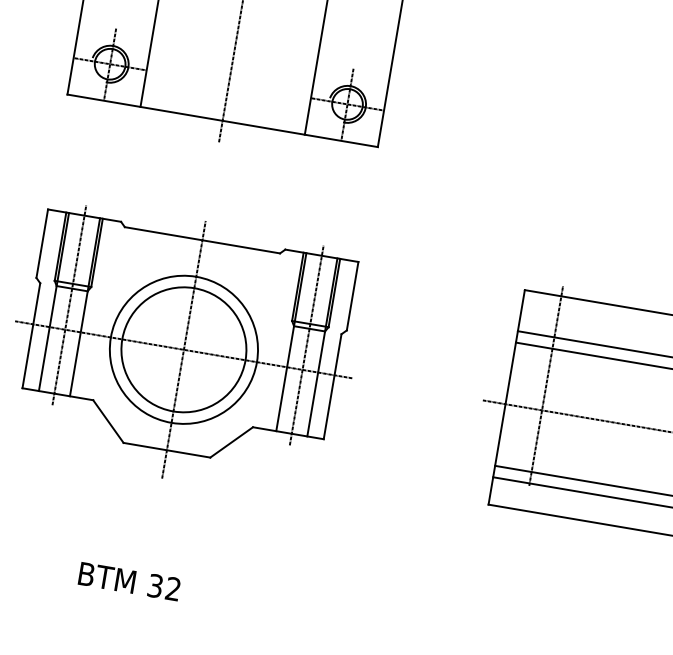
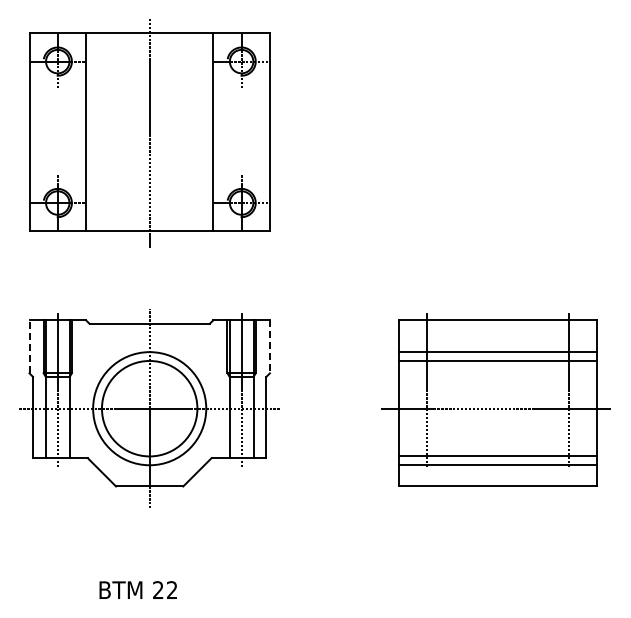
line: (42, 243) -> (29, 346), solid -> dashed
line: (352, 295) -> (269, 346), solid -> dashed
text: (155, 586) -> (158, 590), 32 -> 22

